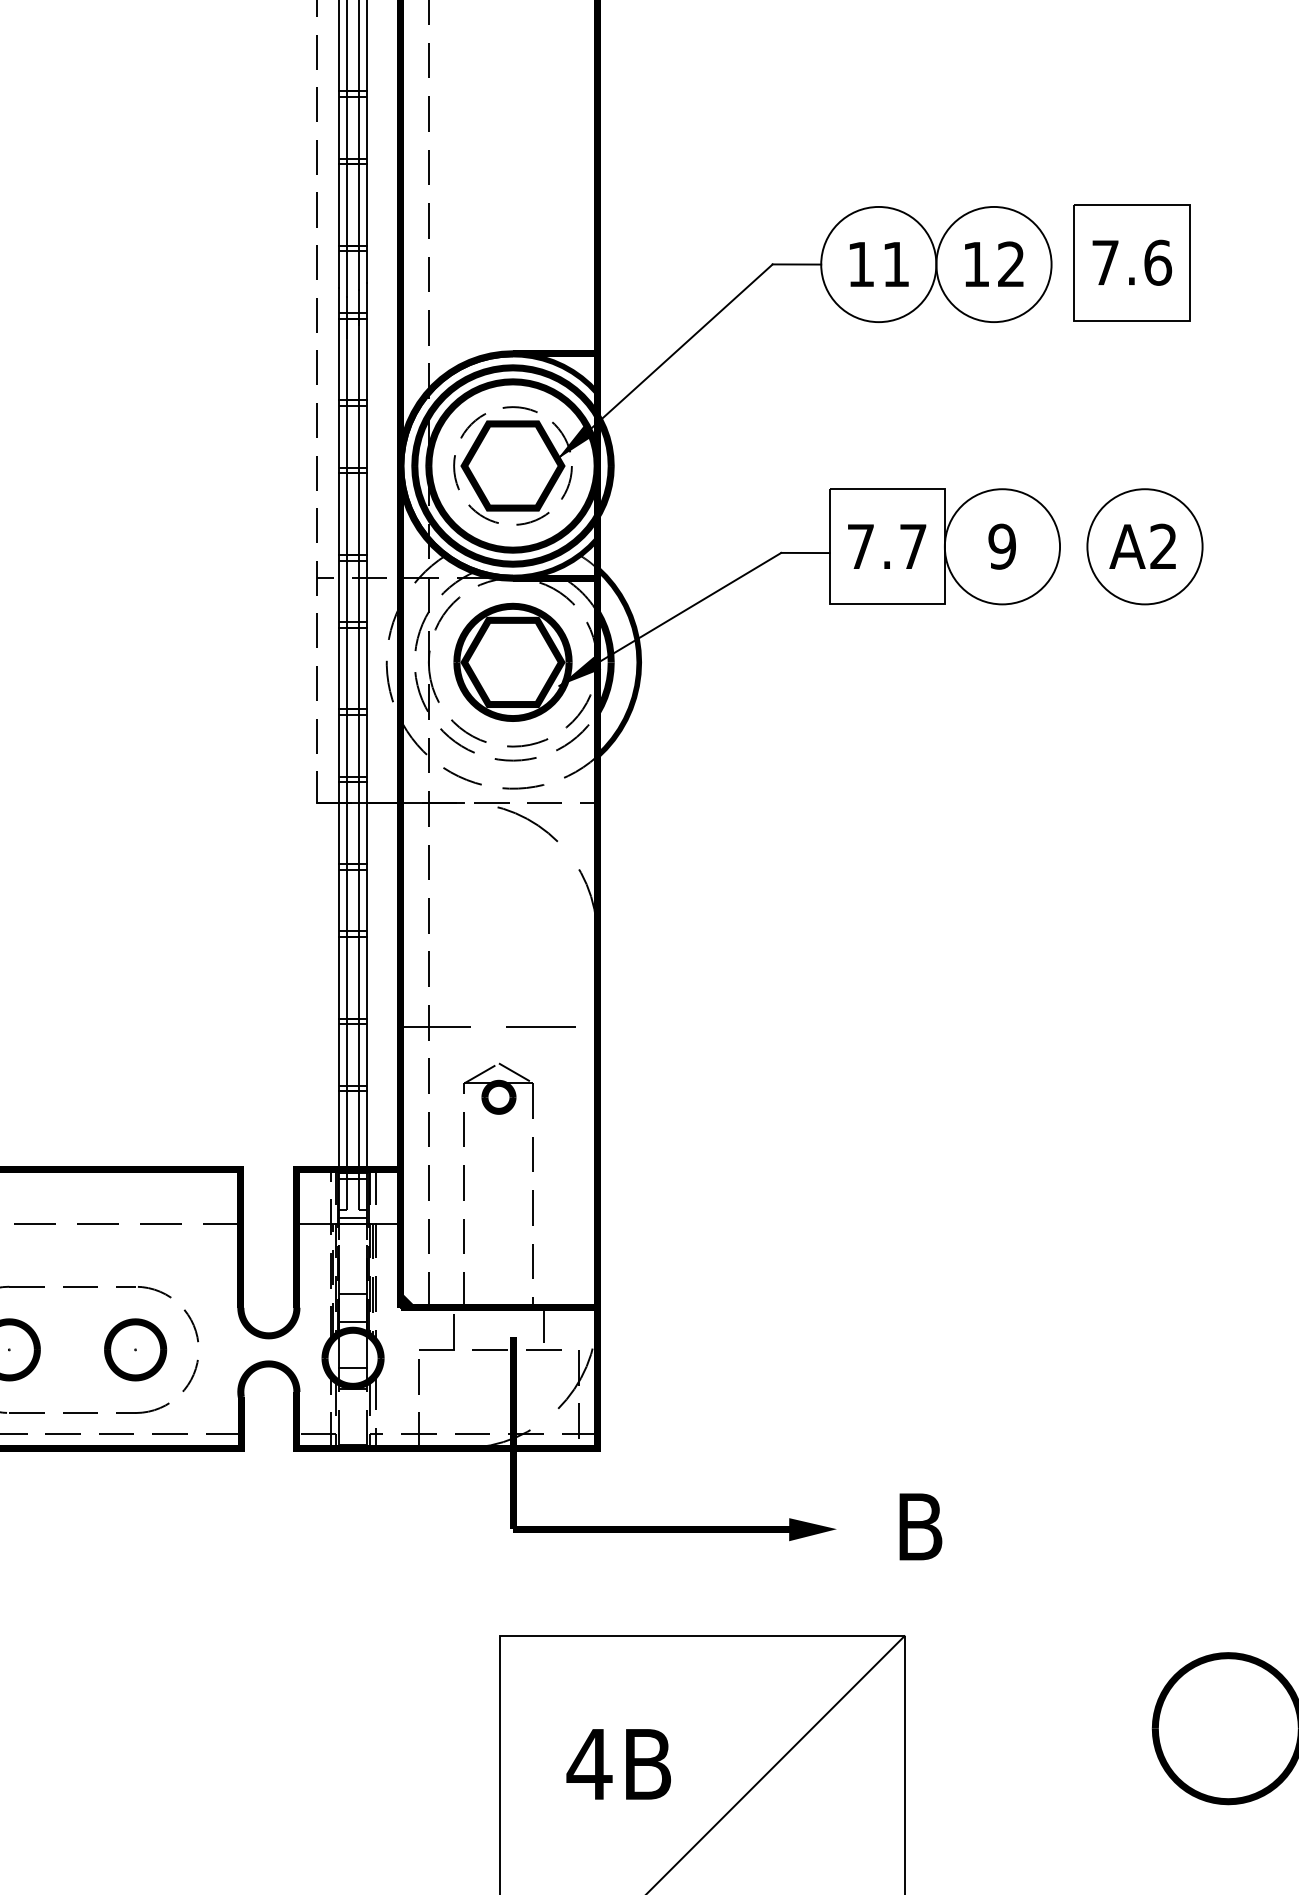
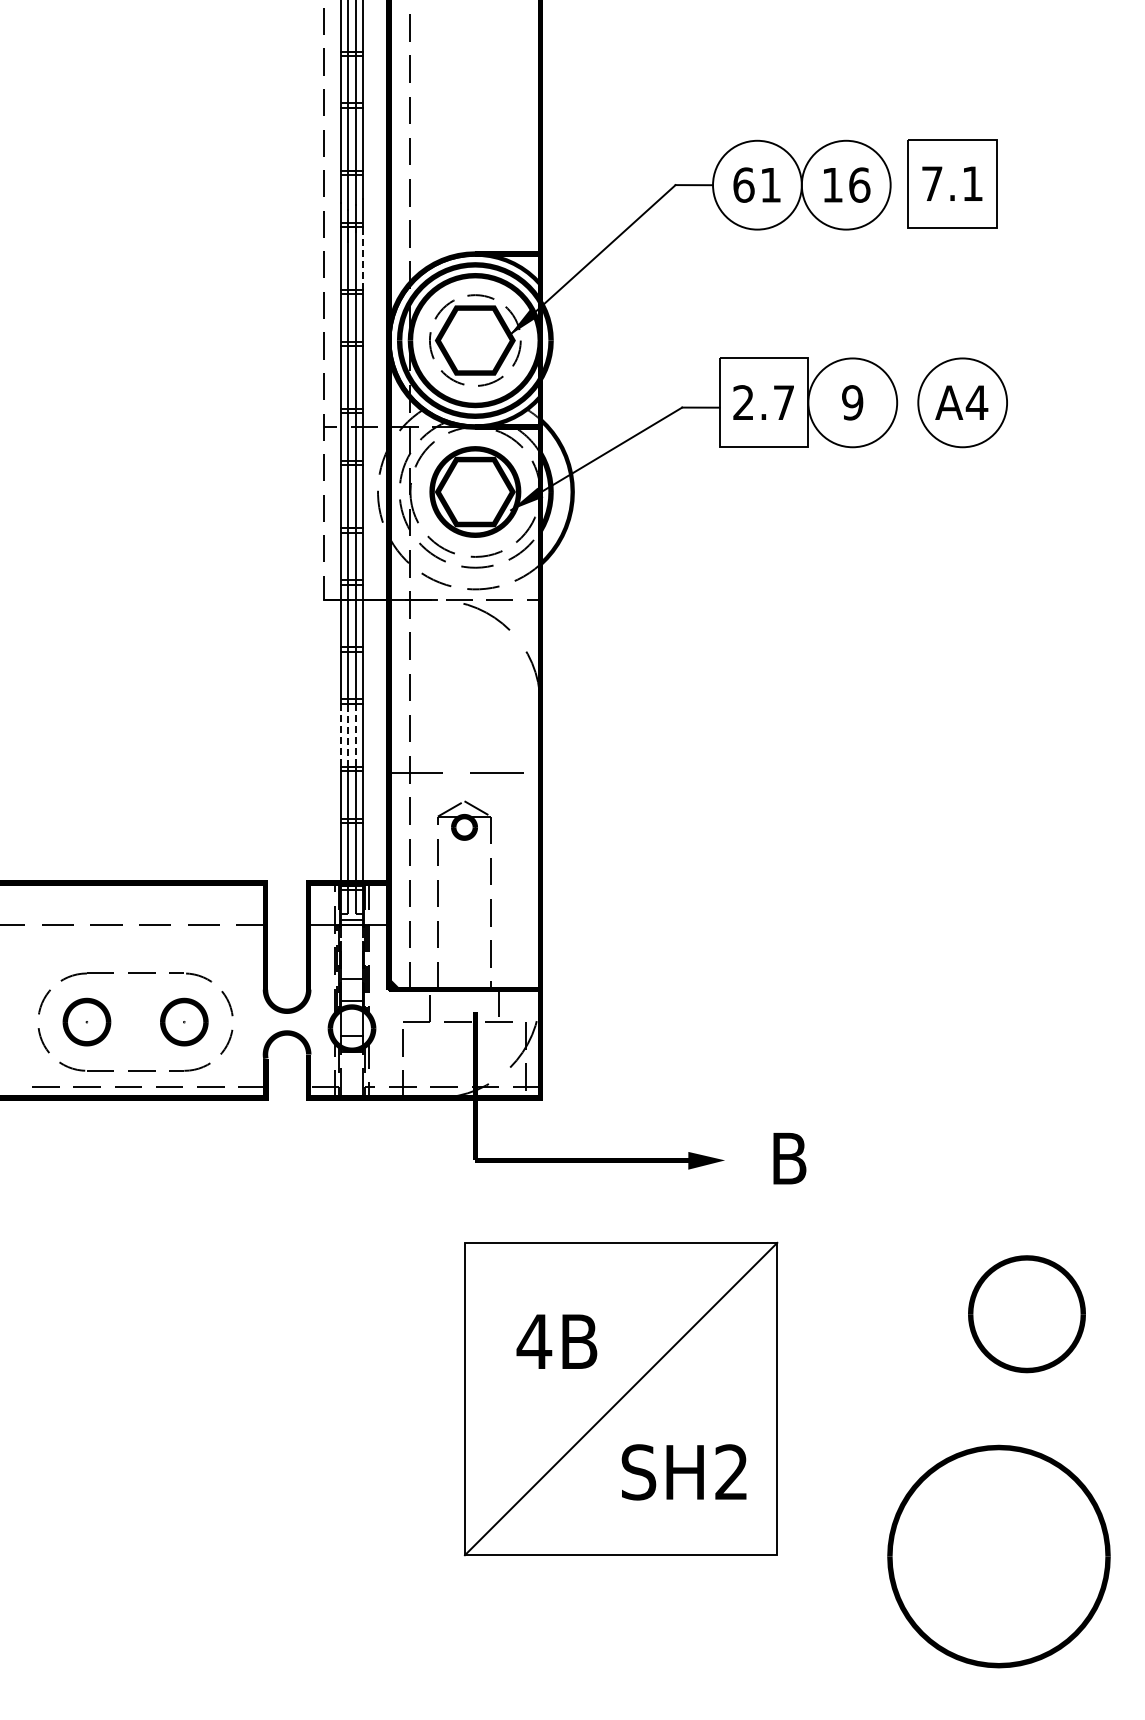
text: (1157, 262) -> (972, 183), 7.6 -> 7.1
text: (860, 263) -> (743, 184), 11 -> 61
text: (1011, 263) -> (859, 184), 12 -> 16
line: (366, 358) -> (362, 257), solid -> dashed
text: (860, 546) -> (743, 402), 7.7 -> 2.7
text: (1162, 546) -> (976, 402), A2 -> A4
line: (347, 976) -> (347, 734), solid -> dashed
line: (339, 978) -> (341, 735), solid -> dashed
line: (358, 978) -> (356, 735), solid -> dashed

